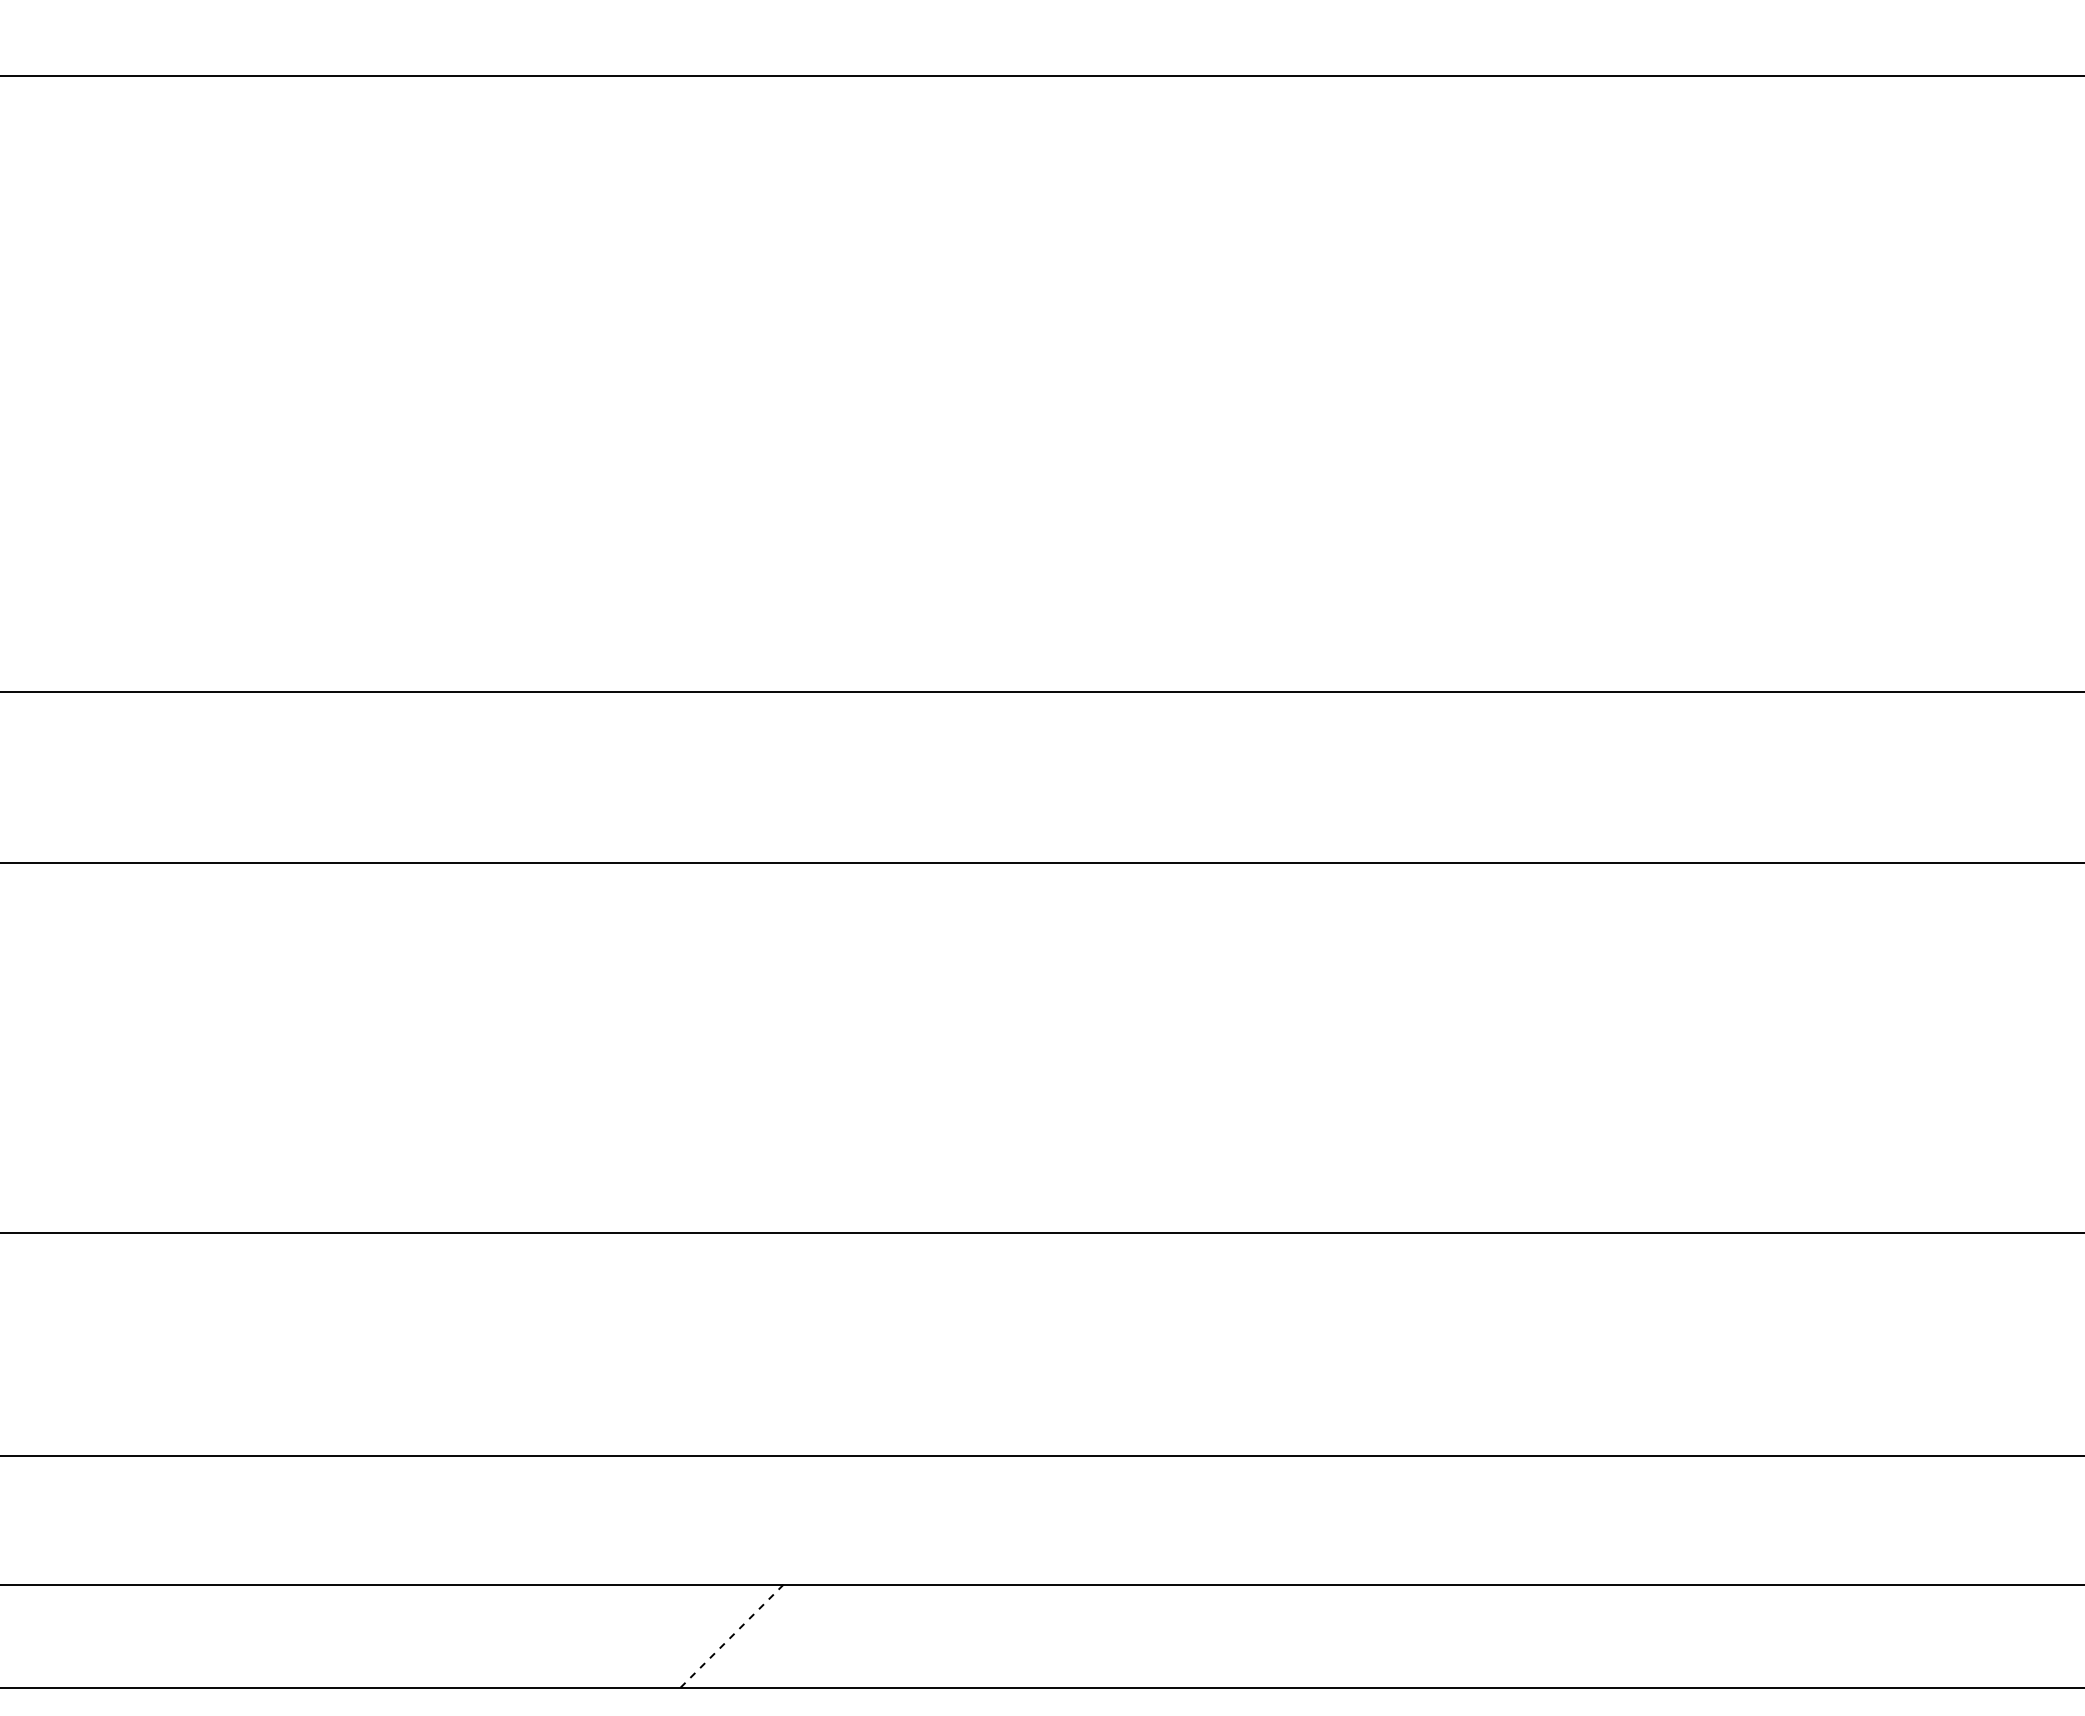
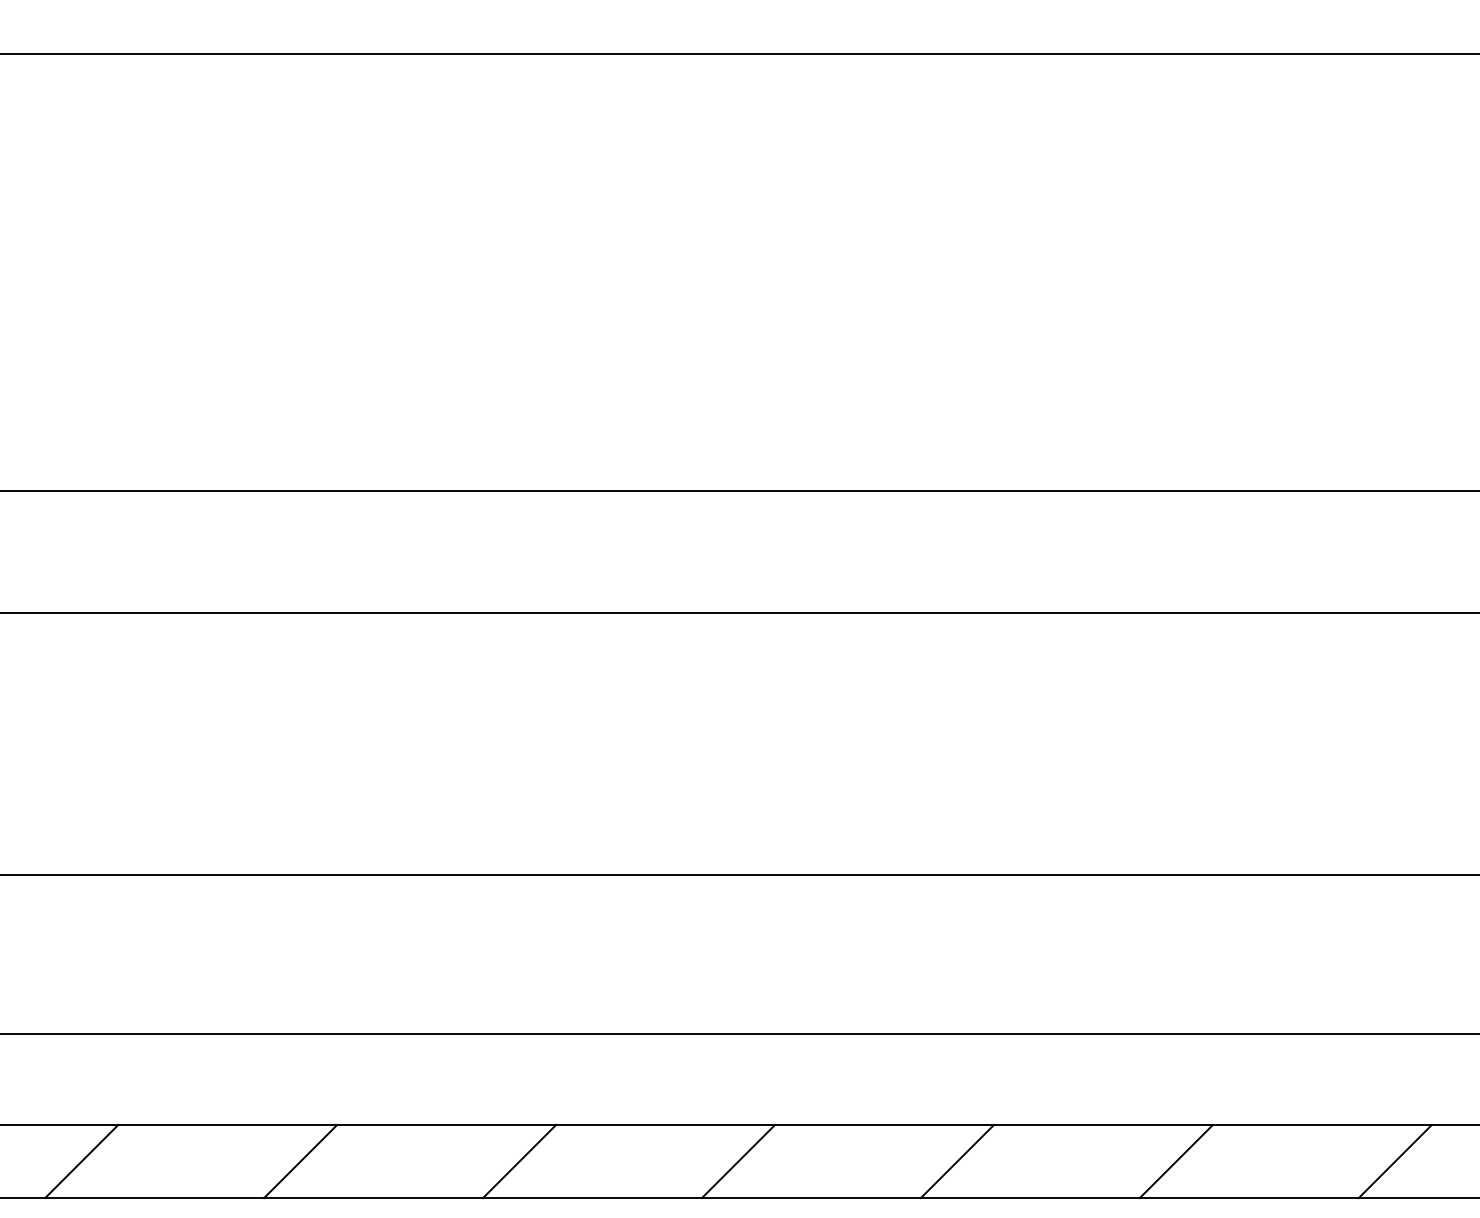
line: (114, 1635) -> (81, 1161), added
line: (423, 1635) -> (300, 1161), added
line: (1039, 1635) -> (737, 1161), added
line: (1348, 1635) -> (957, 1161), added
line: (1656, 1635) -> (1175, 1161), added
line: (1964, 1635) -> (1394, 1161), added
line: (732, 1636) -> (519, 1161), dashed -> solid

